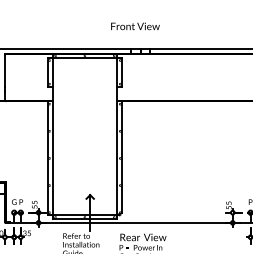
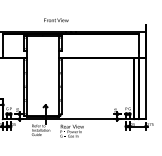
text: (135, 26) -> (56, 20), moved

